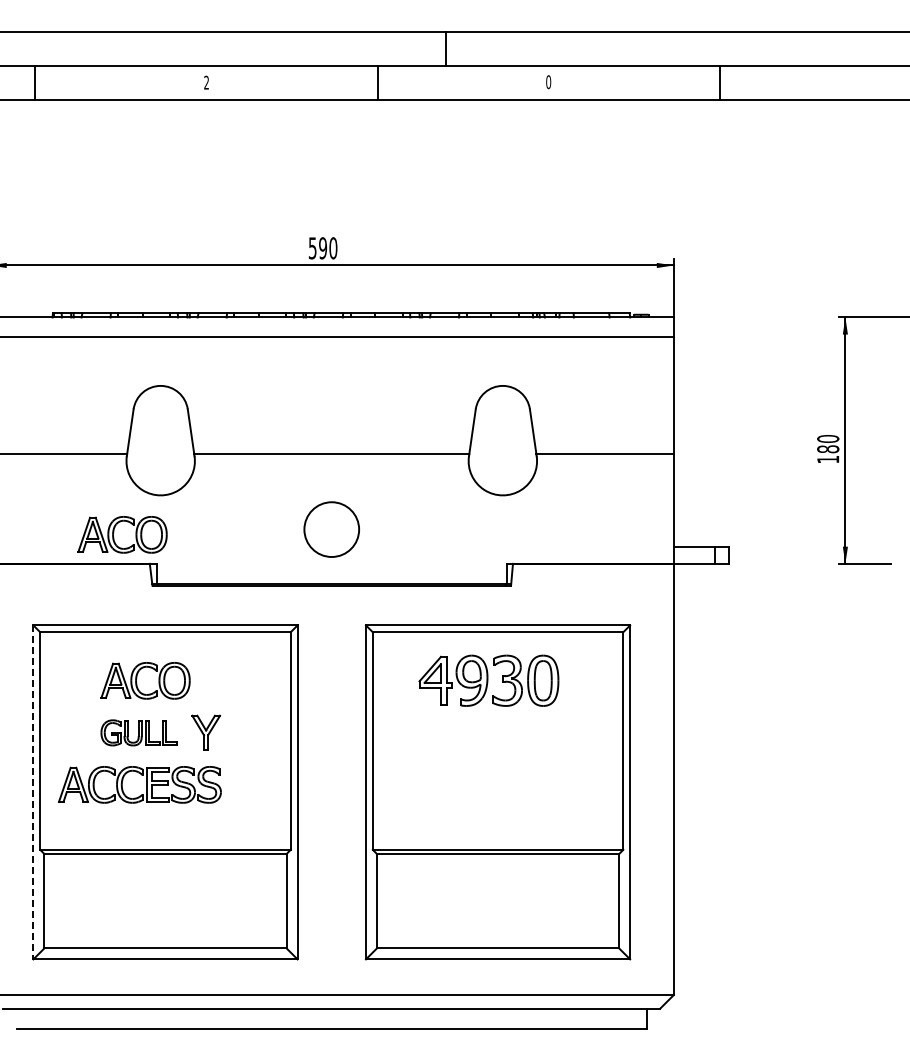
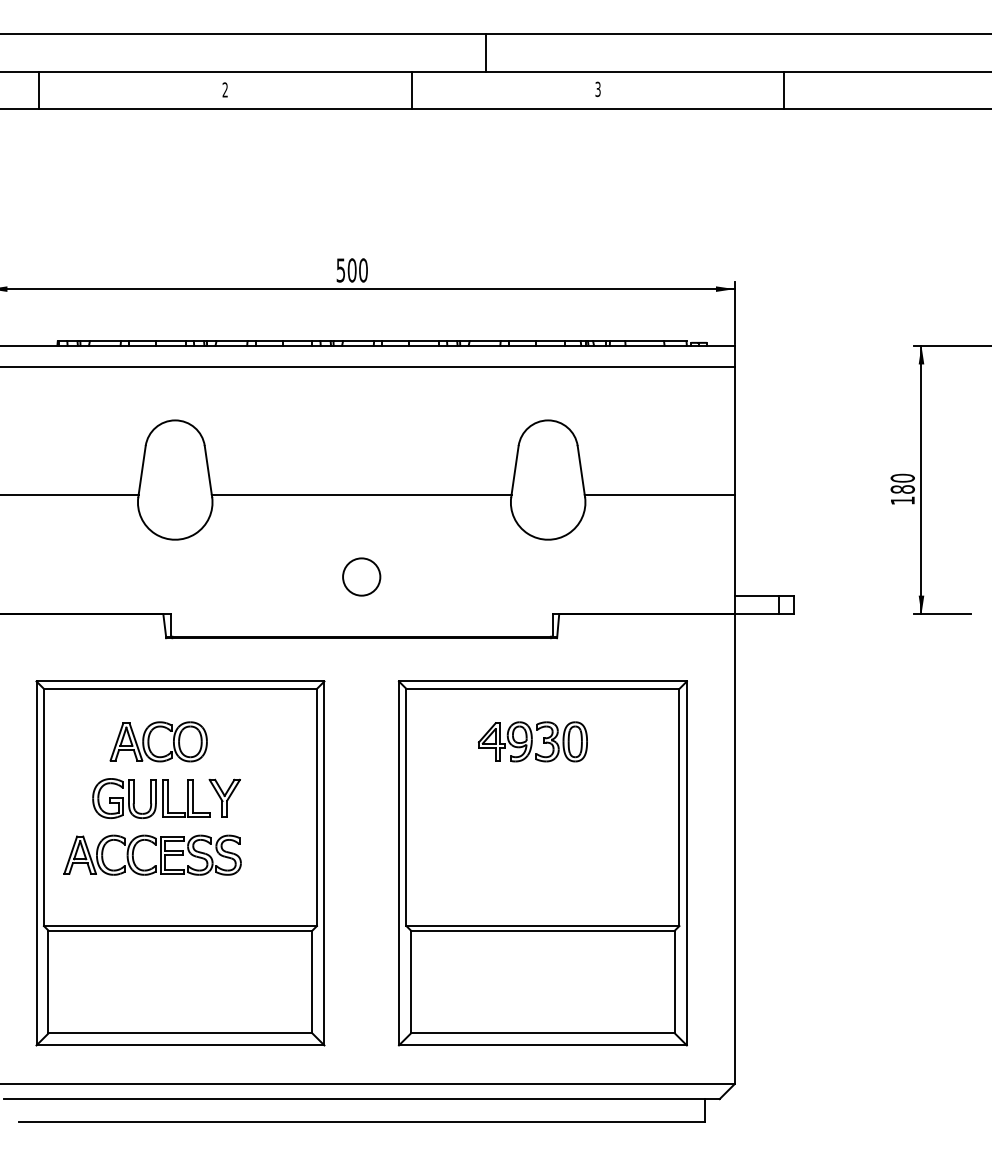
text: (548, 82) -> (597, 89), 0 -> 3
text: (322, 248) -> (351, 270), 590 -> 500
circle: (331, 529) -> (361, 576), size x0.62
part: (114, 532) -> (124, 580), removed
part: (488, 680) -> (532, 741), size x0.71
part: (138, 732) -> (151, 798), size x1.43
line: (33, 792) -> (36, 863), dashed -> solid

